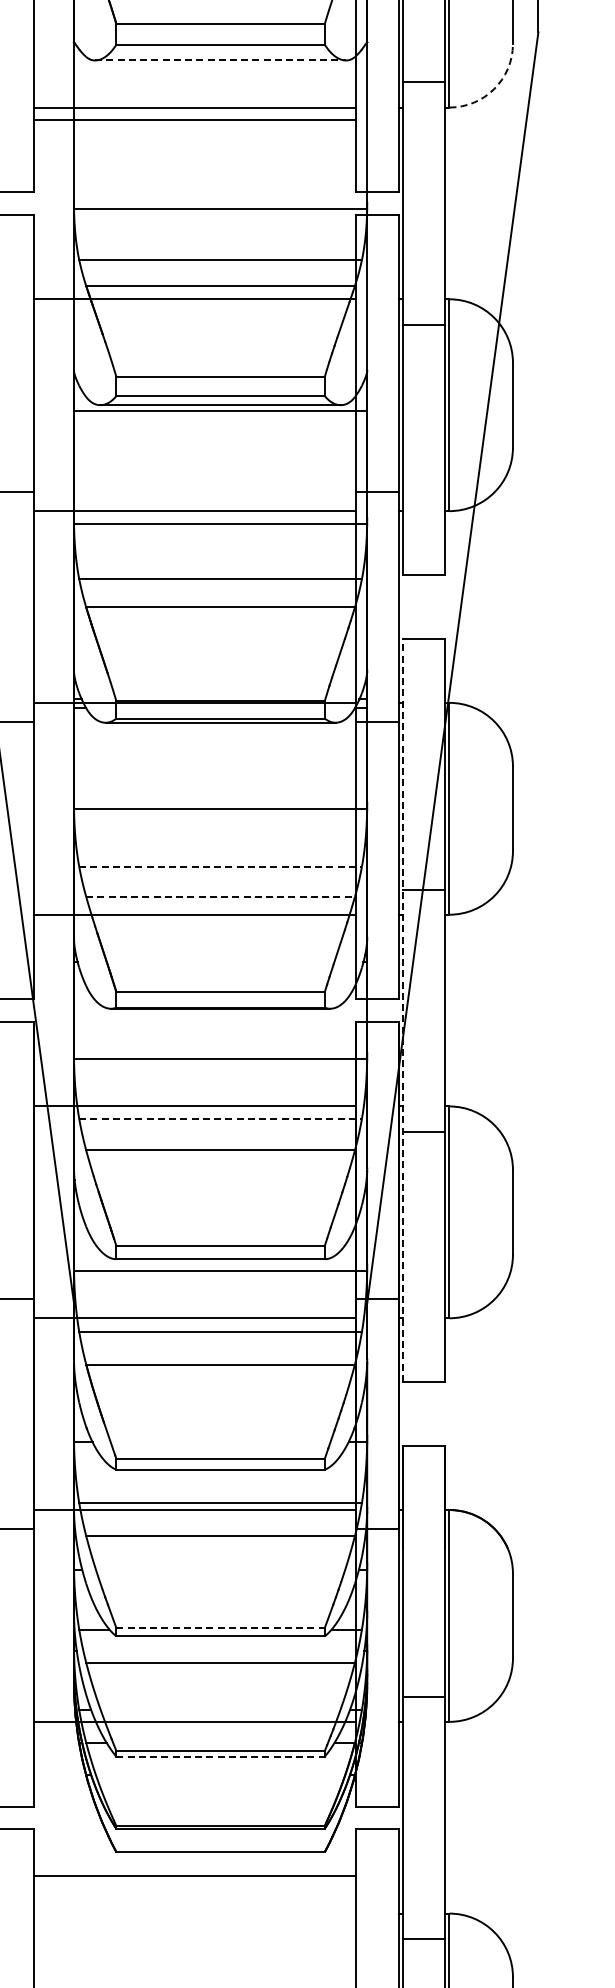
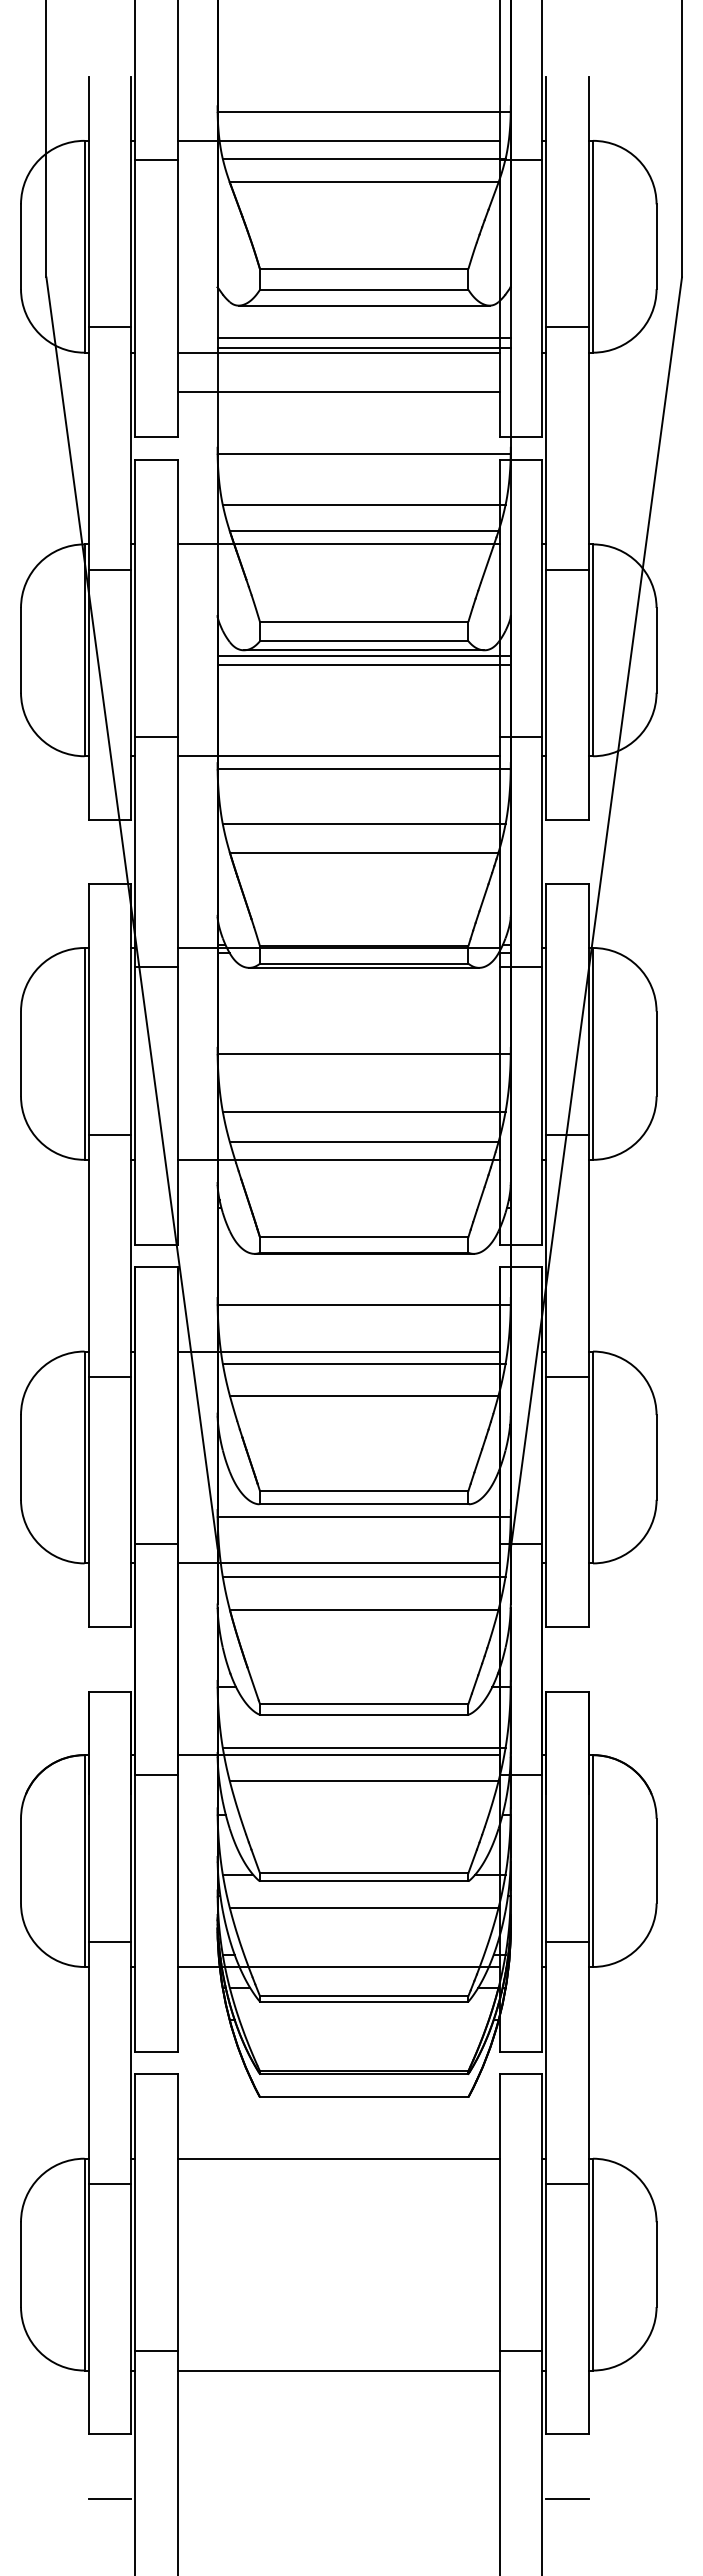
line: (220, 60) -> (364, 305), dashed -> solid
arc: (493, 89) -> (637, 334), dashed -> solid
line: (219, 92) -> (363, 337), added
line: (219, 103) -> (363, 348), added
line: (194, 119) -> (338, 391), moved
line: (219, 420) -> (363, 665), added
line: (220, 866) -> (364, 1111), dashed -> solid
line: (220, 897) -> (364, 1142), dashed -> solid
line: (402, 1010) -> (546, 1255), dashed -> solid
line: (220, 1118) -> (364, 1363), dashed -> solid
line: (220, 1628) -> (364, 1873), dashed -> solid
line: (220, 1756) -> (364, 2001), dashed -> solid
line: (194, 1875) -> (338, 2158), moved

